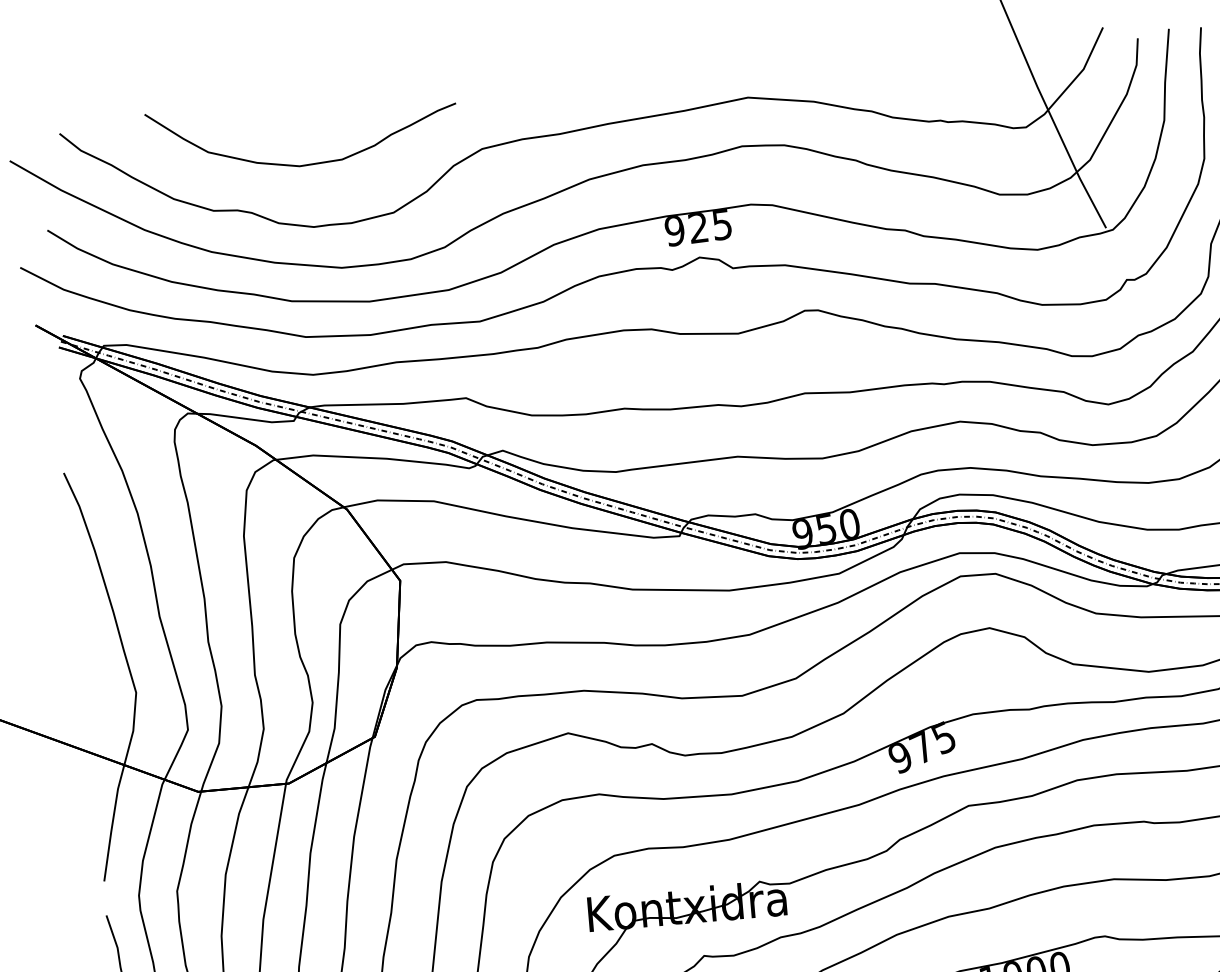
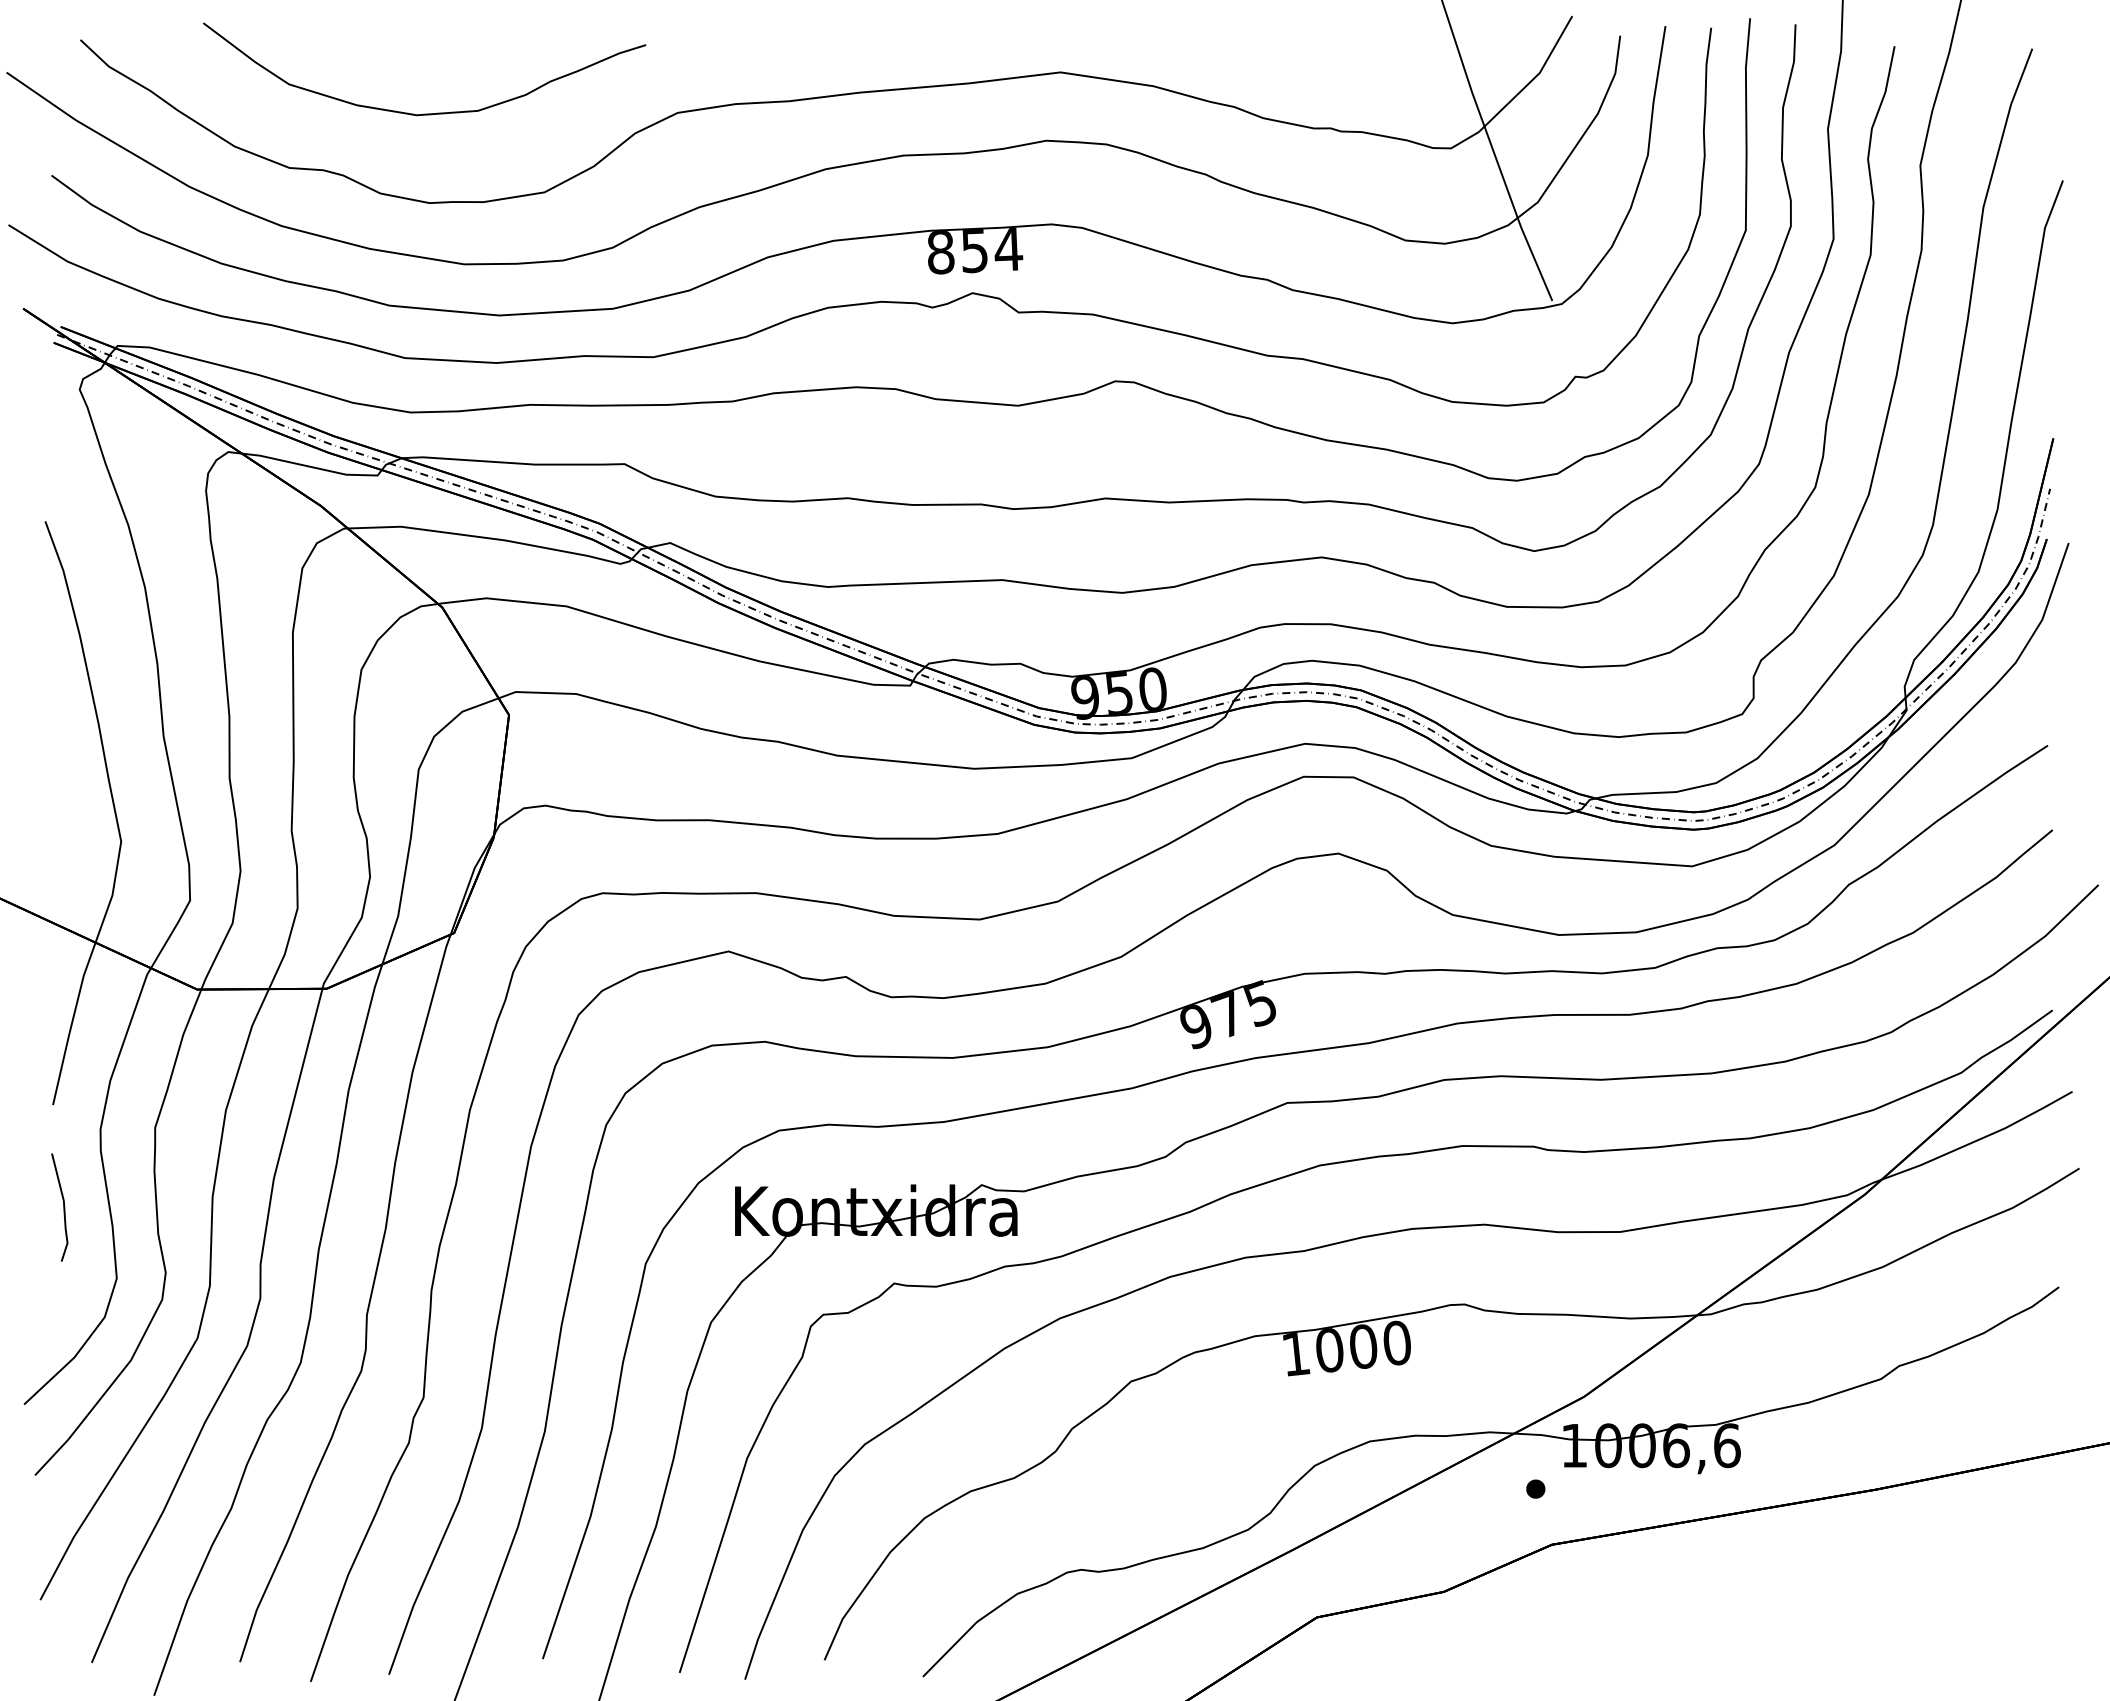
text: (699, 227) -> (975, 250), 925 -> 854

